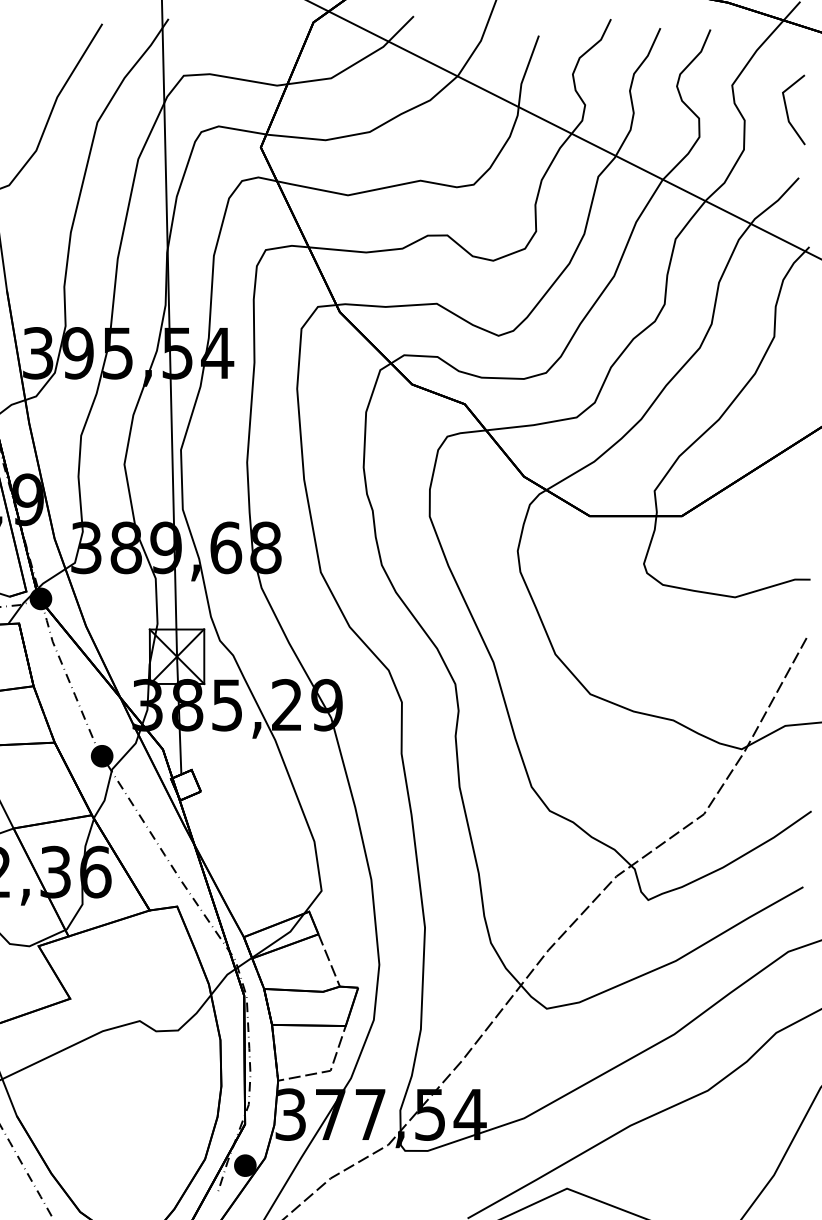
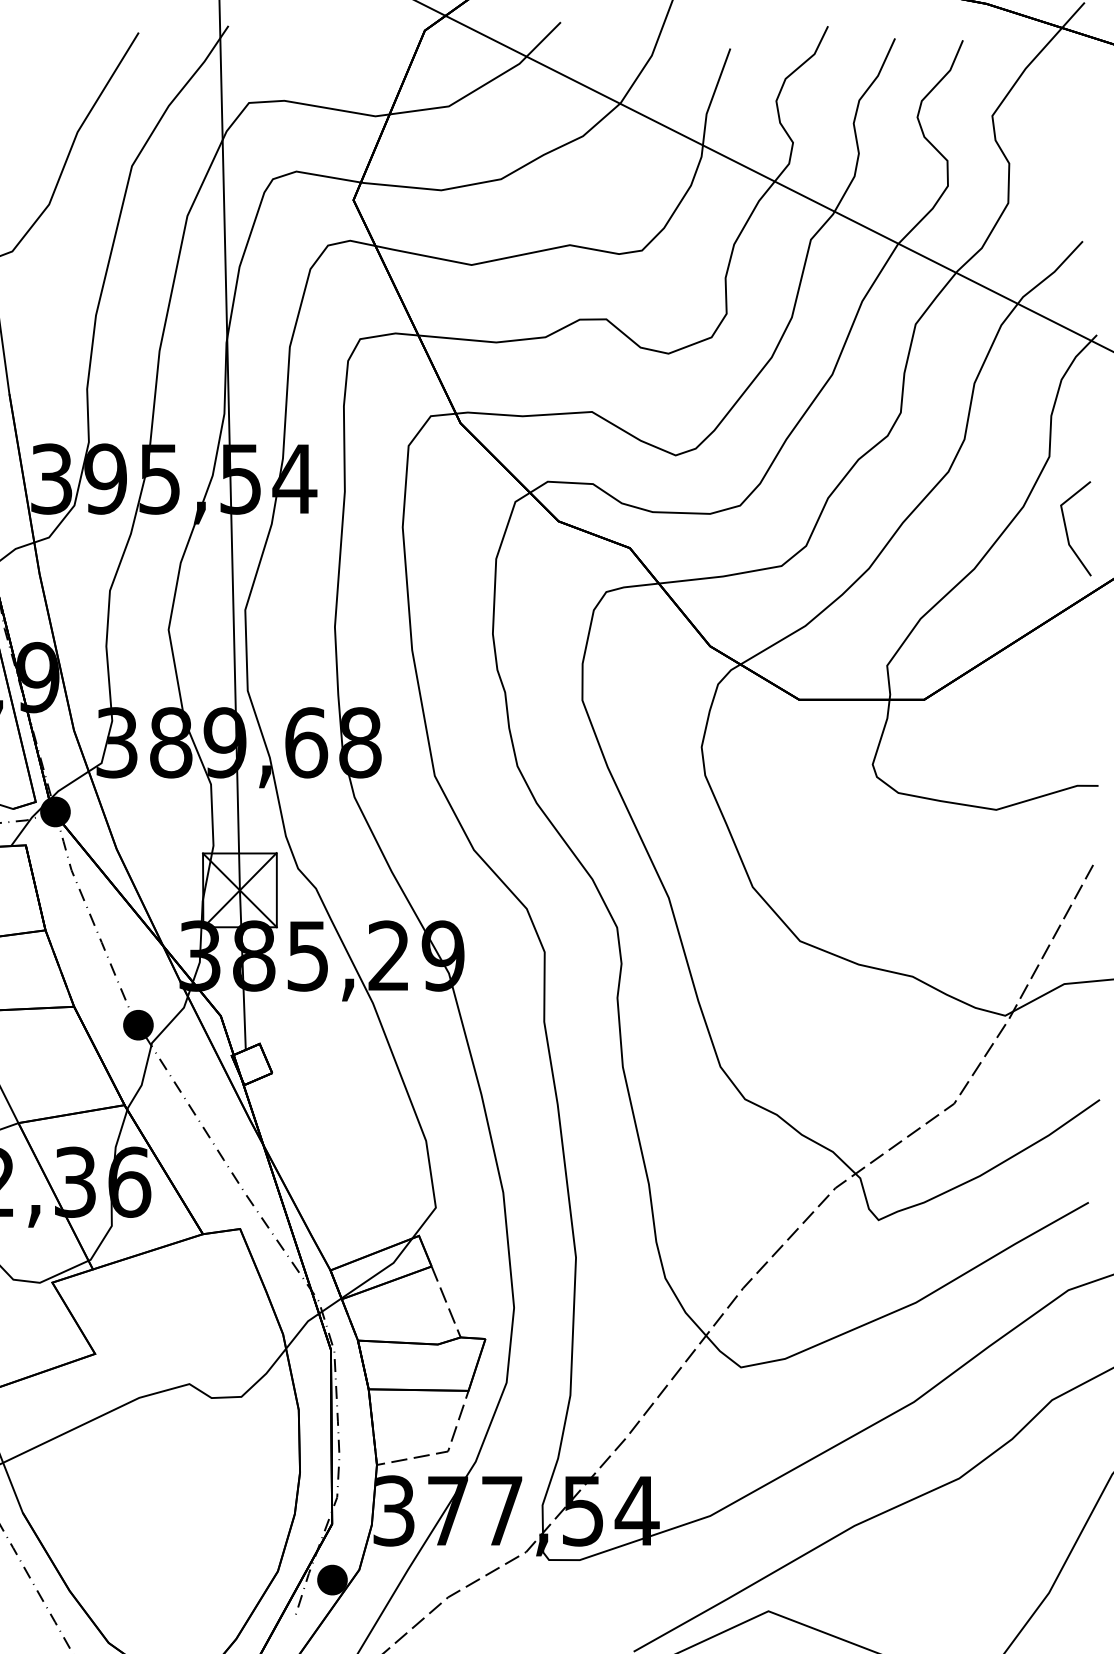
line: (787, 109) -> (1067, 528), moved

